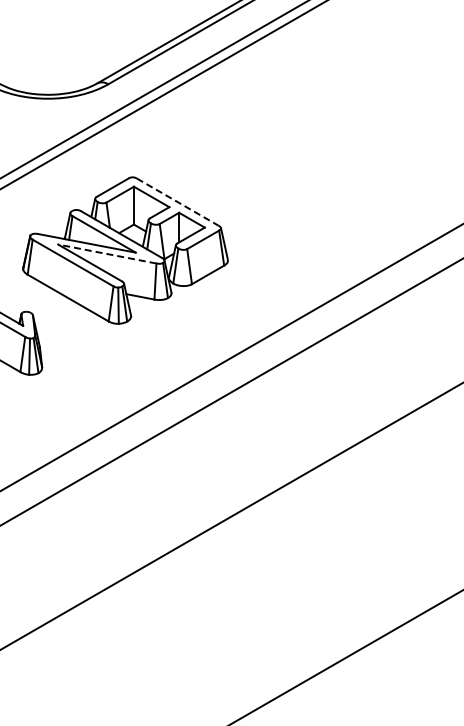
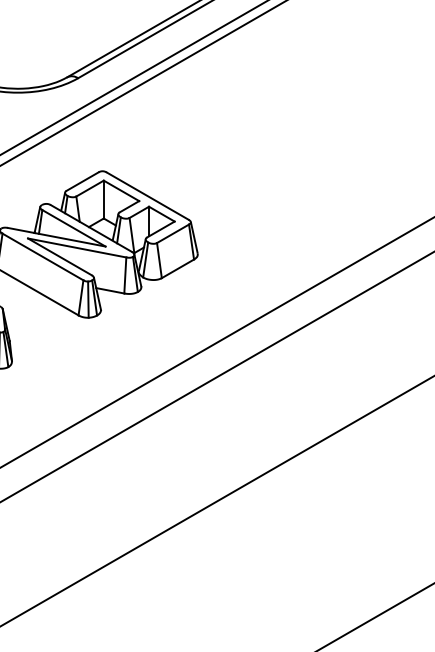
line: (178, 202) -> (148, 196), dashed -> solid
line: (106, 253) -> (76, 247), dashed -> solid

